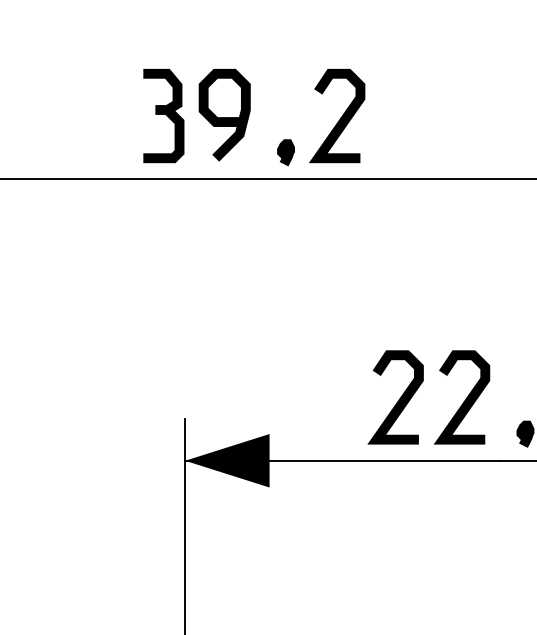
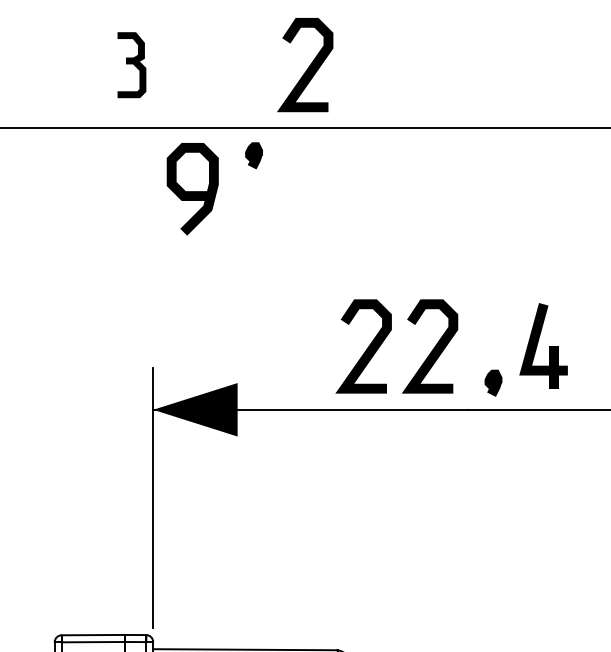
part: (163, 116) -> (131, 65), size x0.7
curve: (224, 117) -> (192, 191), moved
part: (285, 152) -> (253, 155), moved

